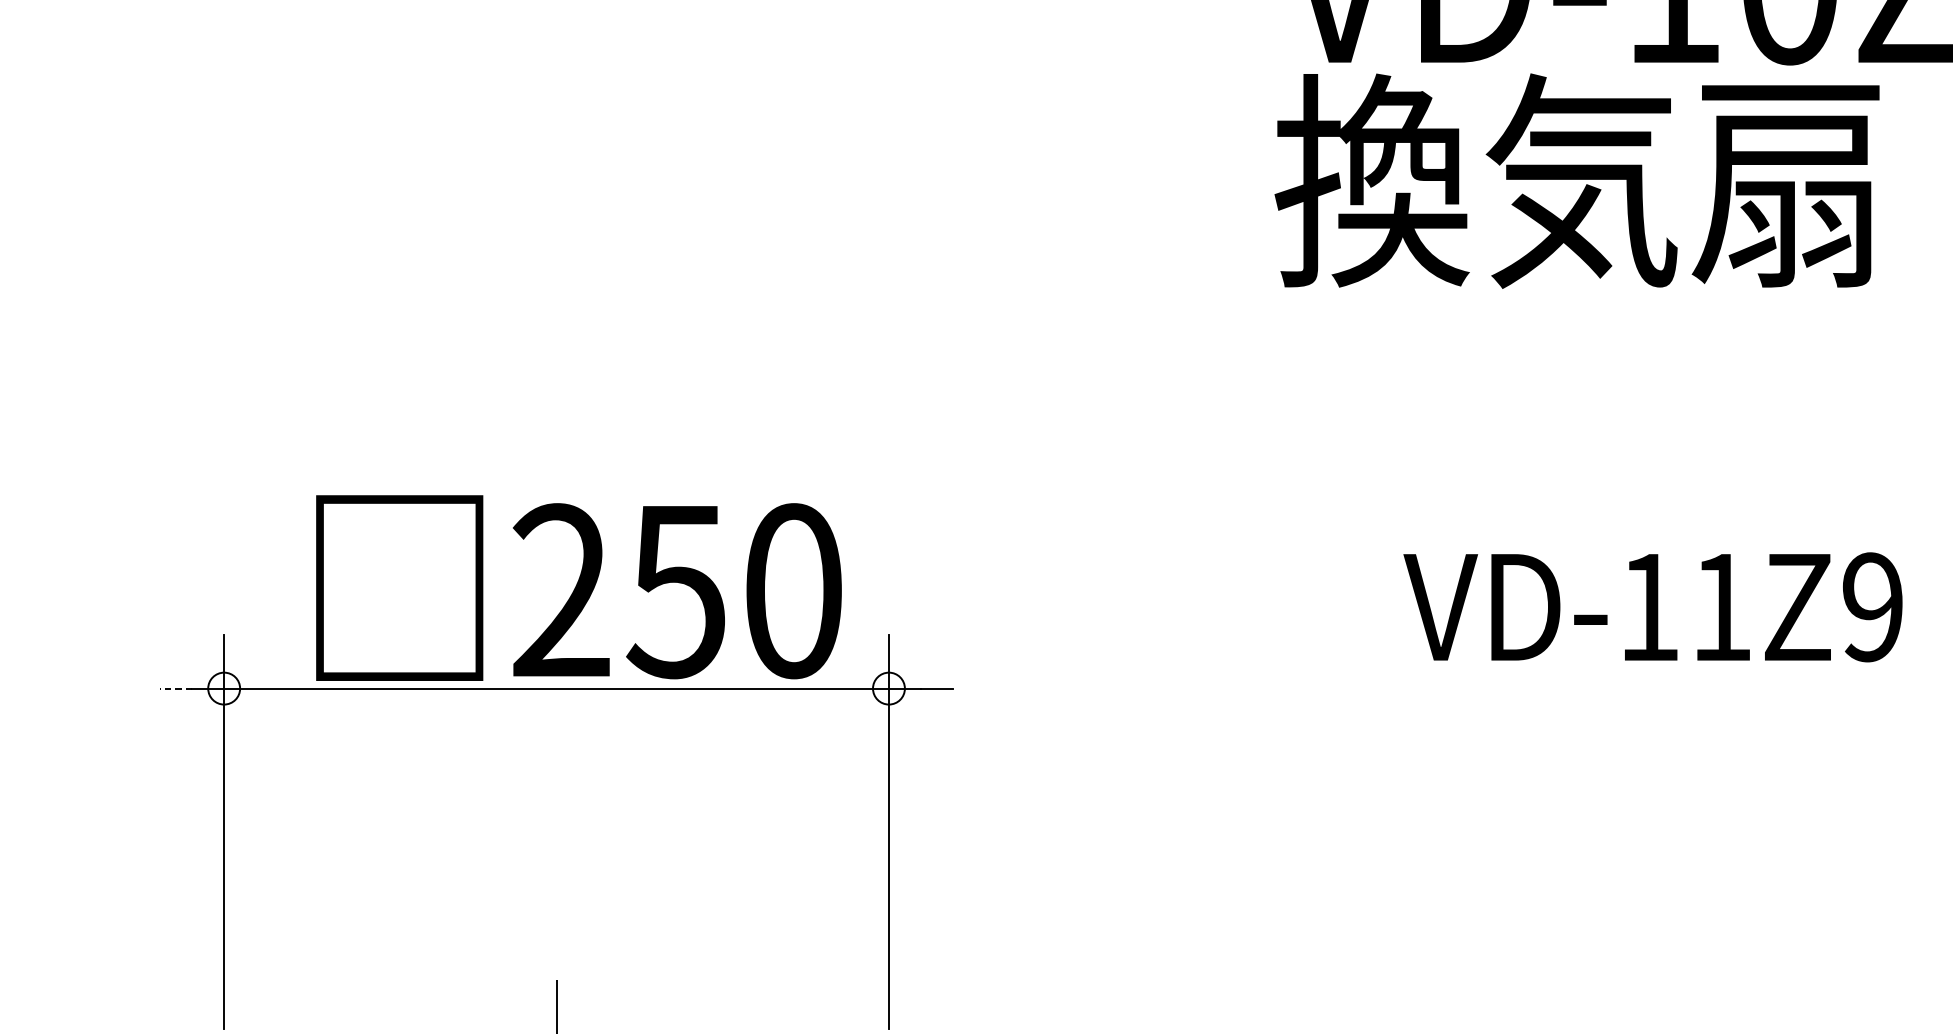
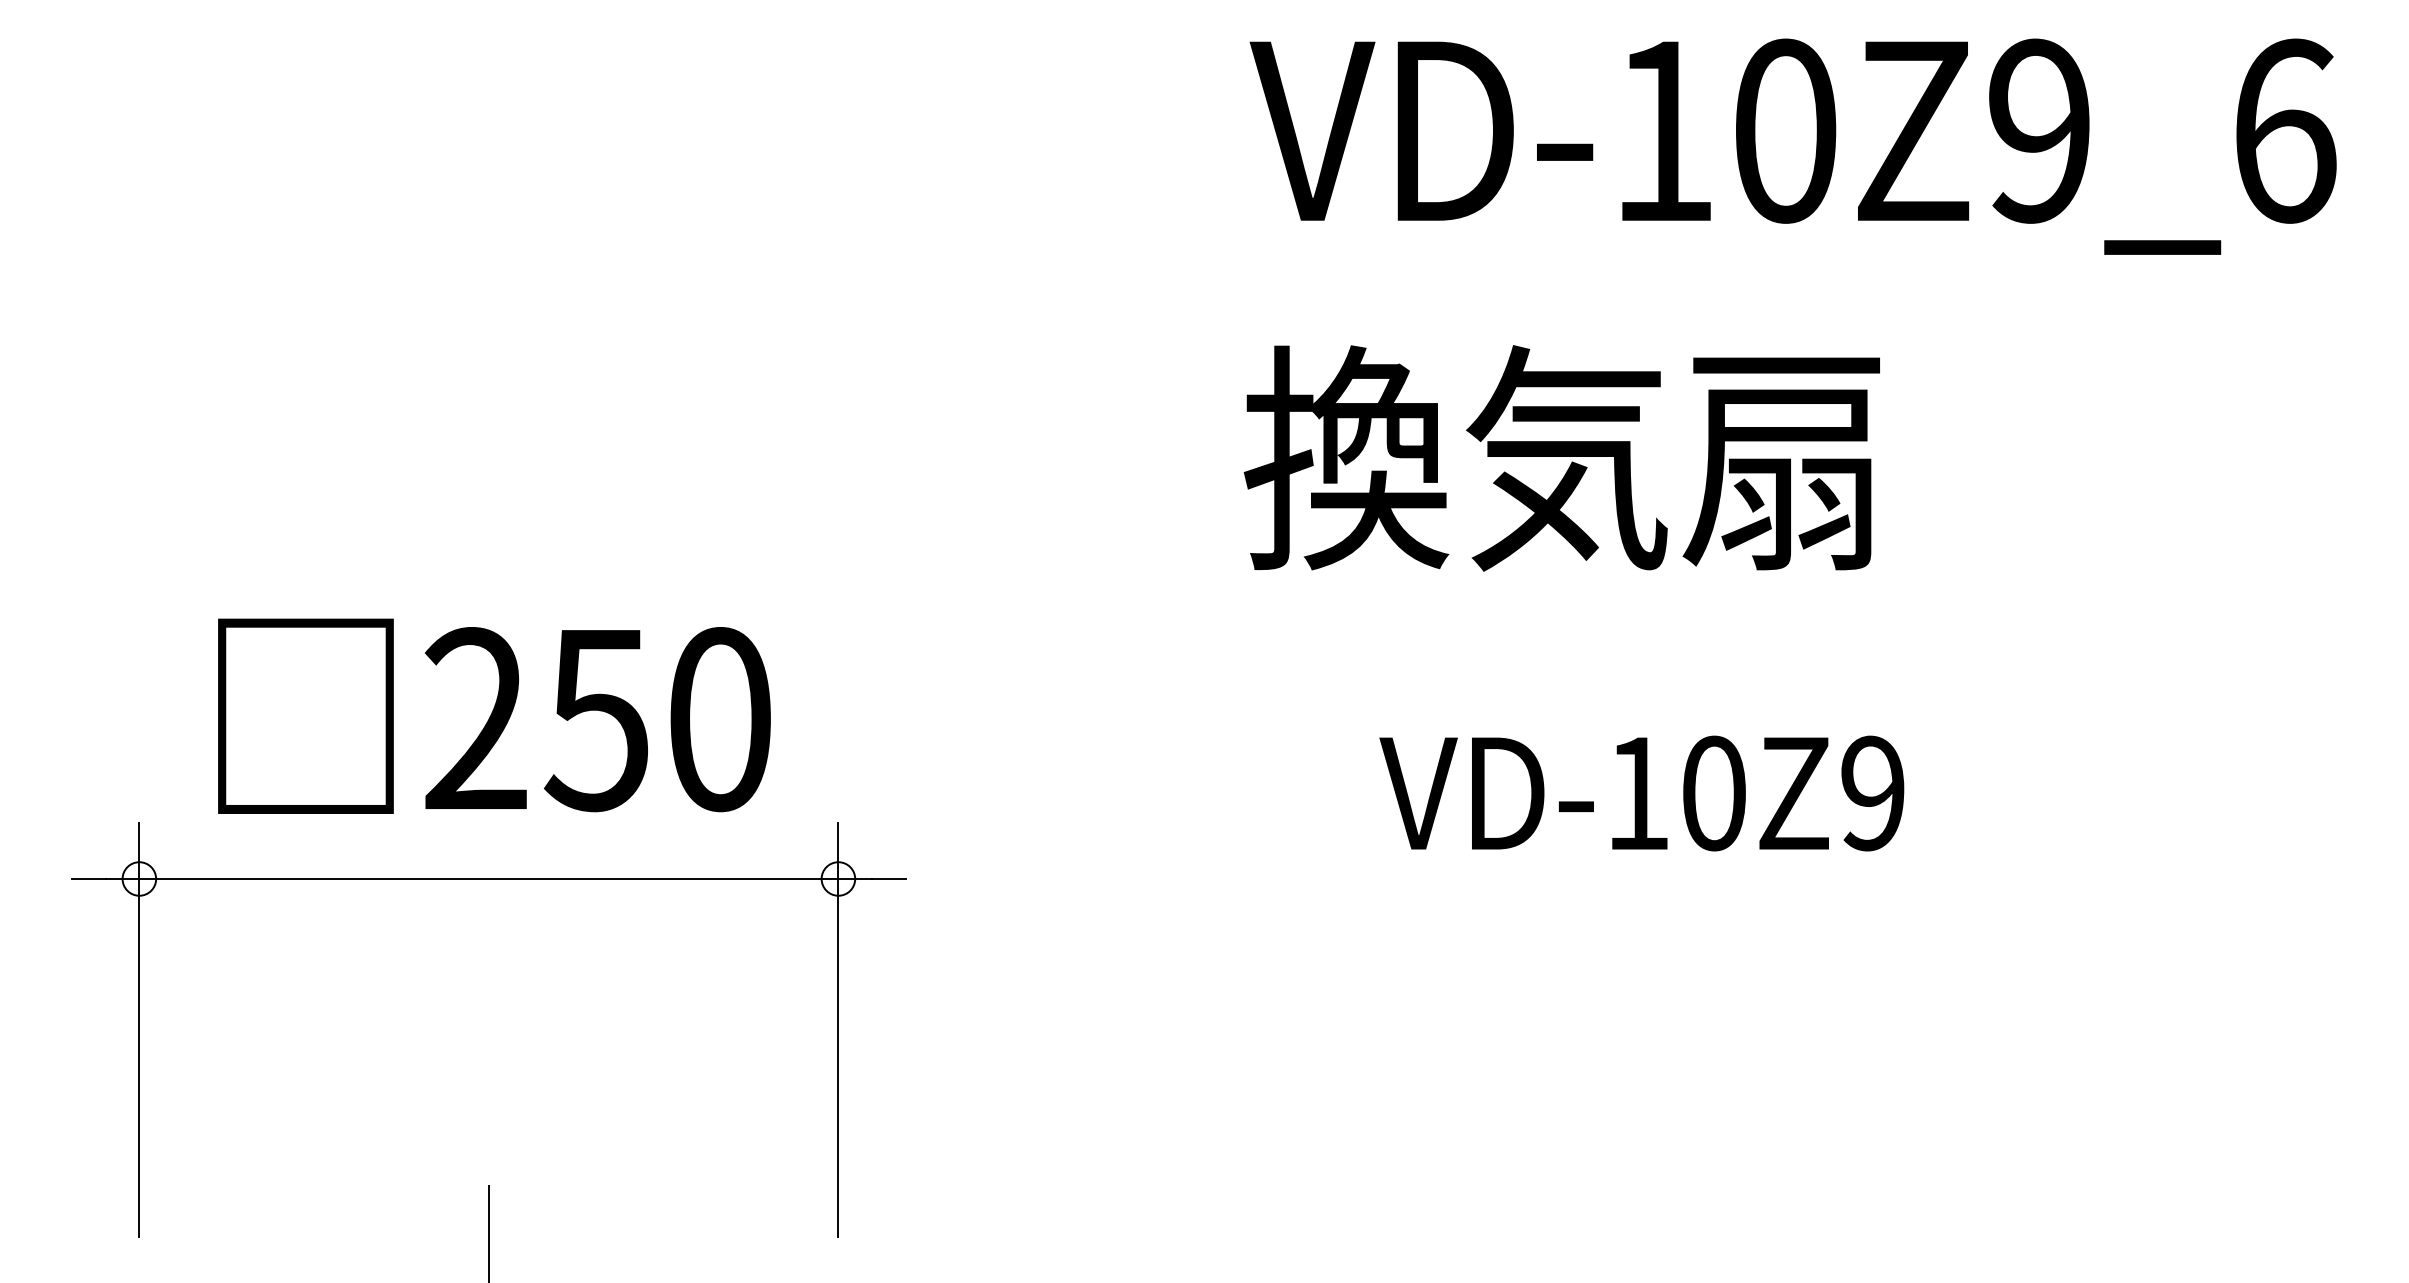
text: (1576, 181) -> (1561, 458), moved
text: (579, 587) -> (494, 715), moved
text: (1722, 607) -> (1714, 793), VD-11Z9 -> VD-10Z9
line: (176, 688) -> (89, 878), dashed -> solid

